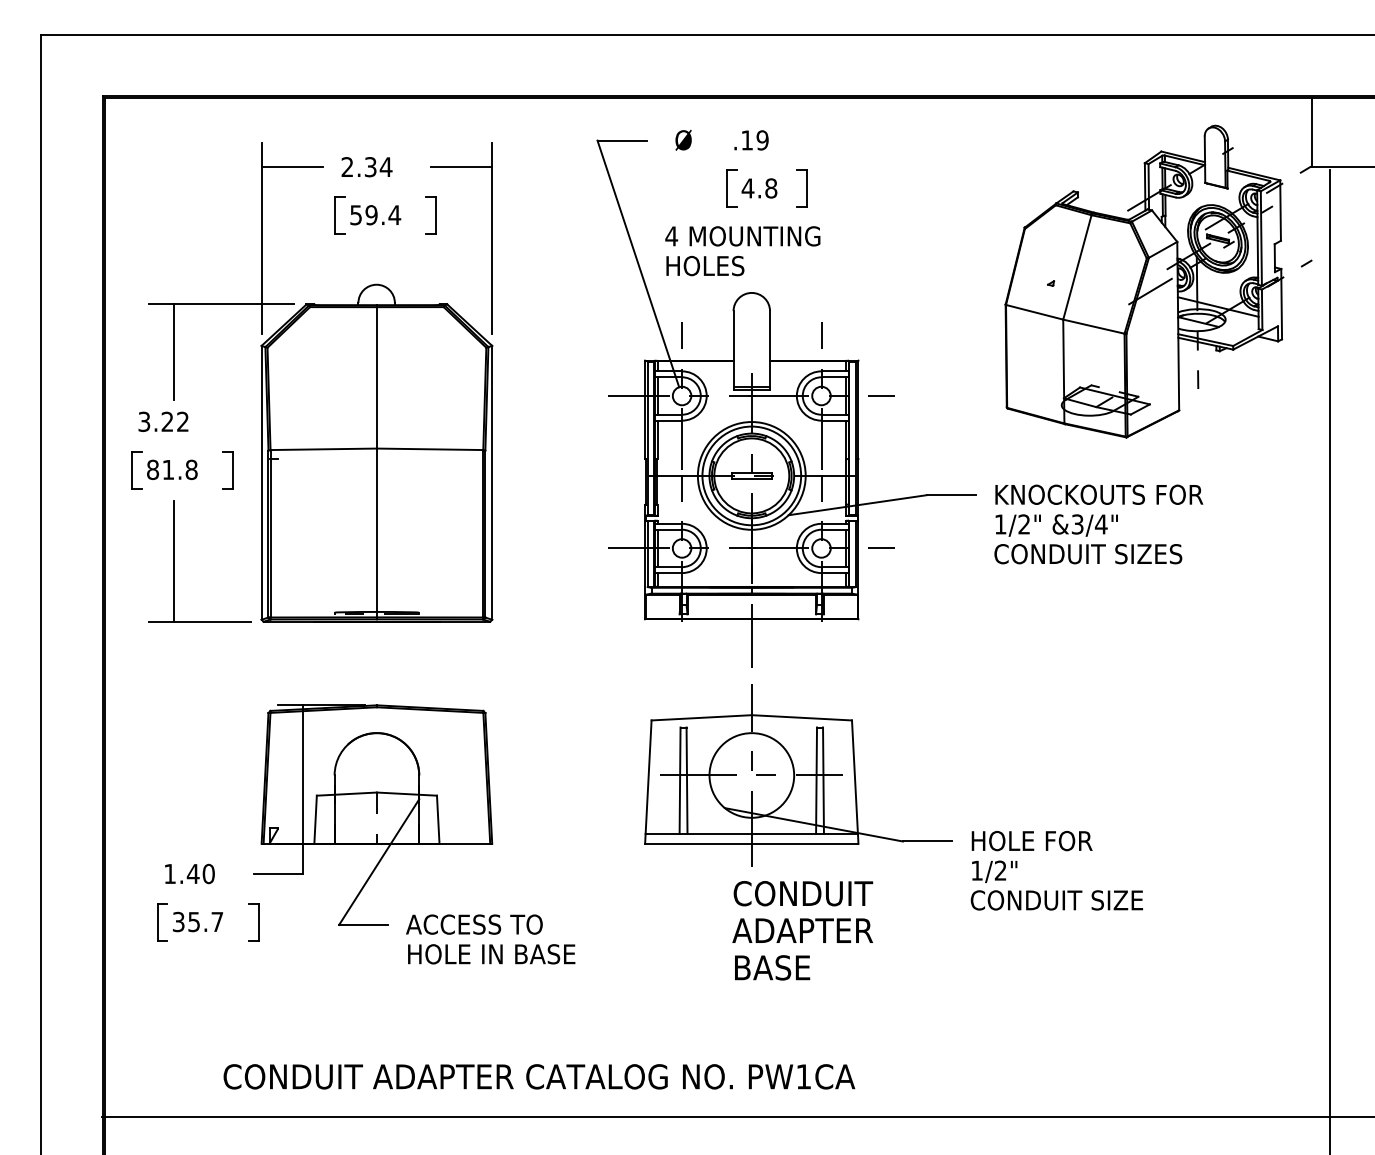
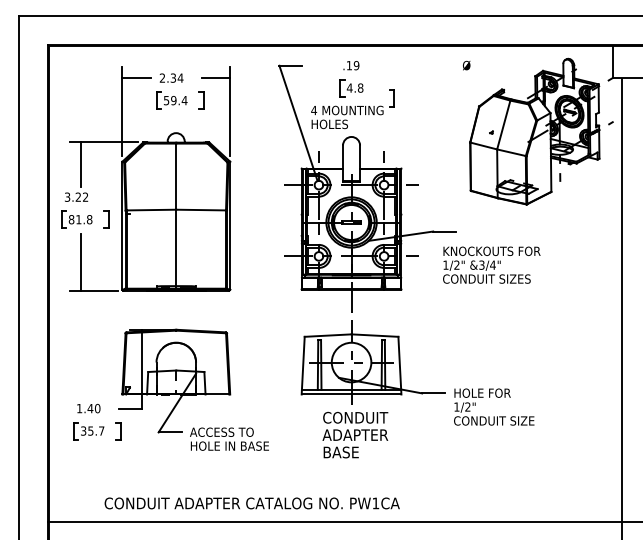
text: (683, 140) -> (466, 65), moved
part: (800, 189) -> (391, 98), moved
text: (1098, 522) -> (491, 264), moved
text: (803, 929) -> (355, 434), moved

